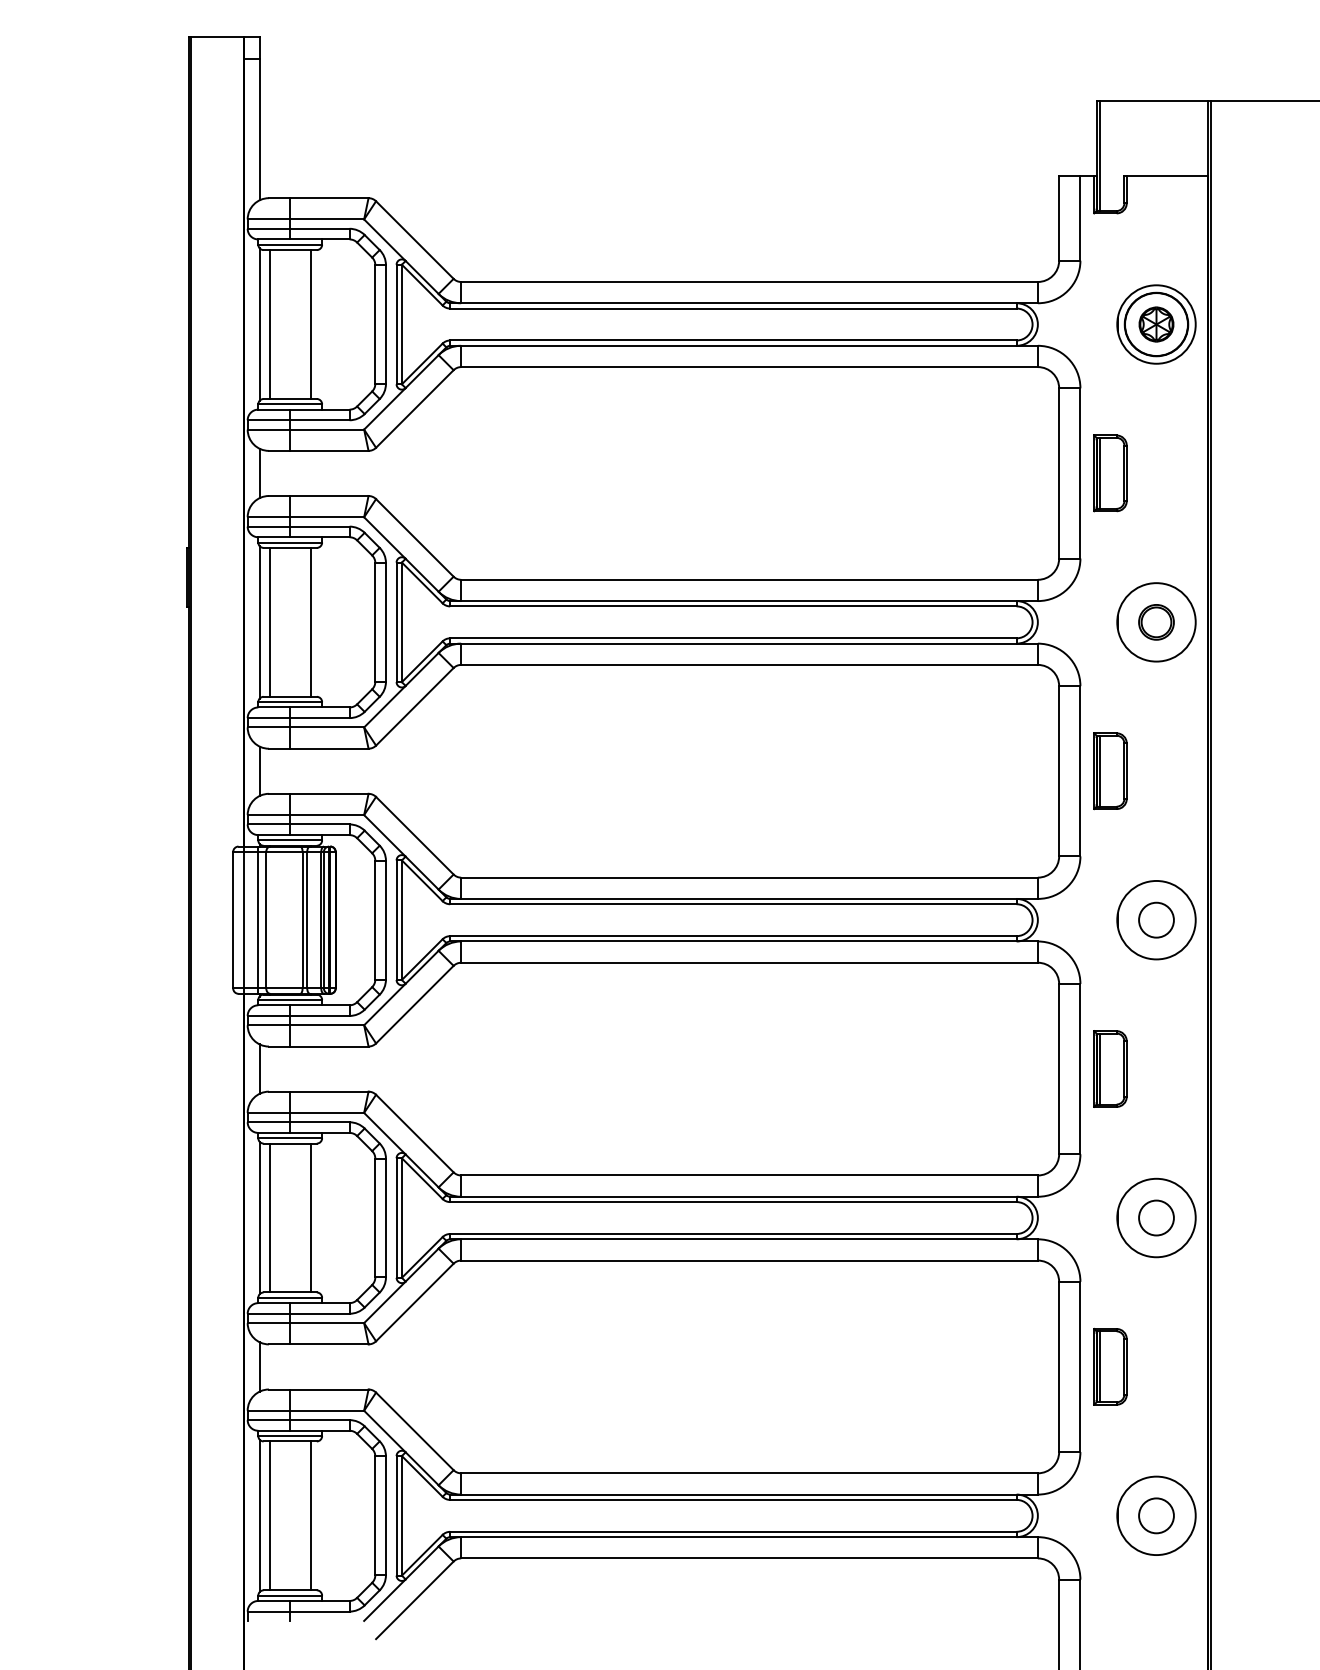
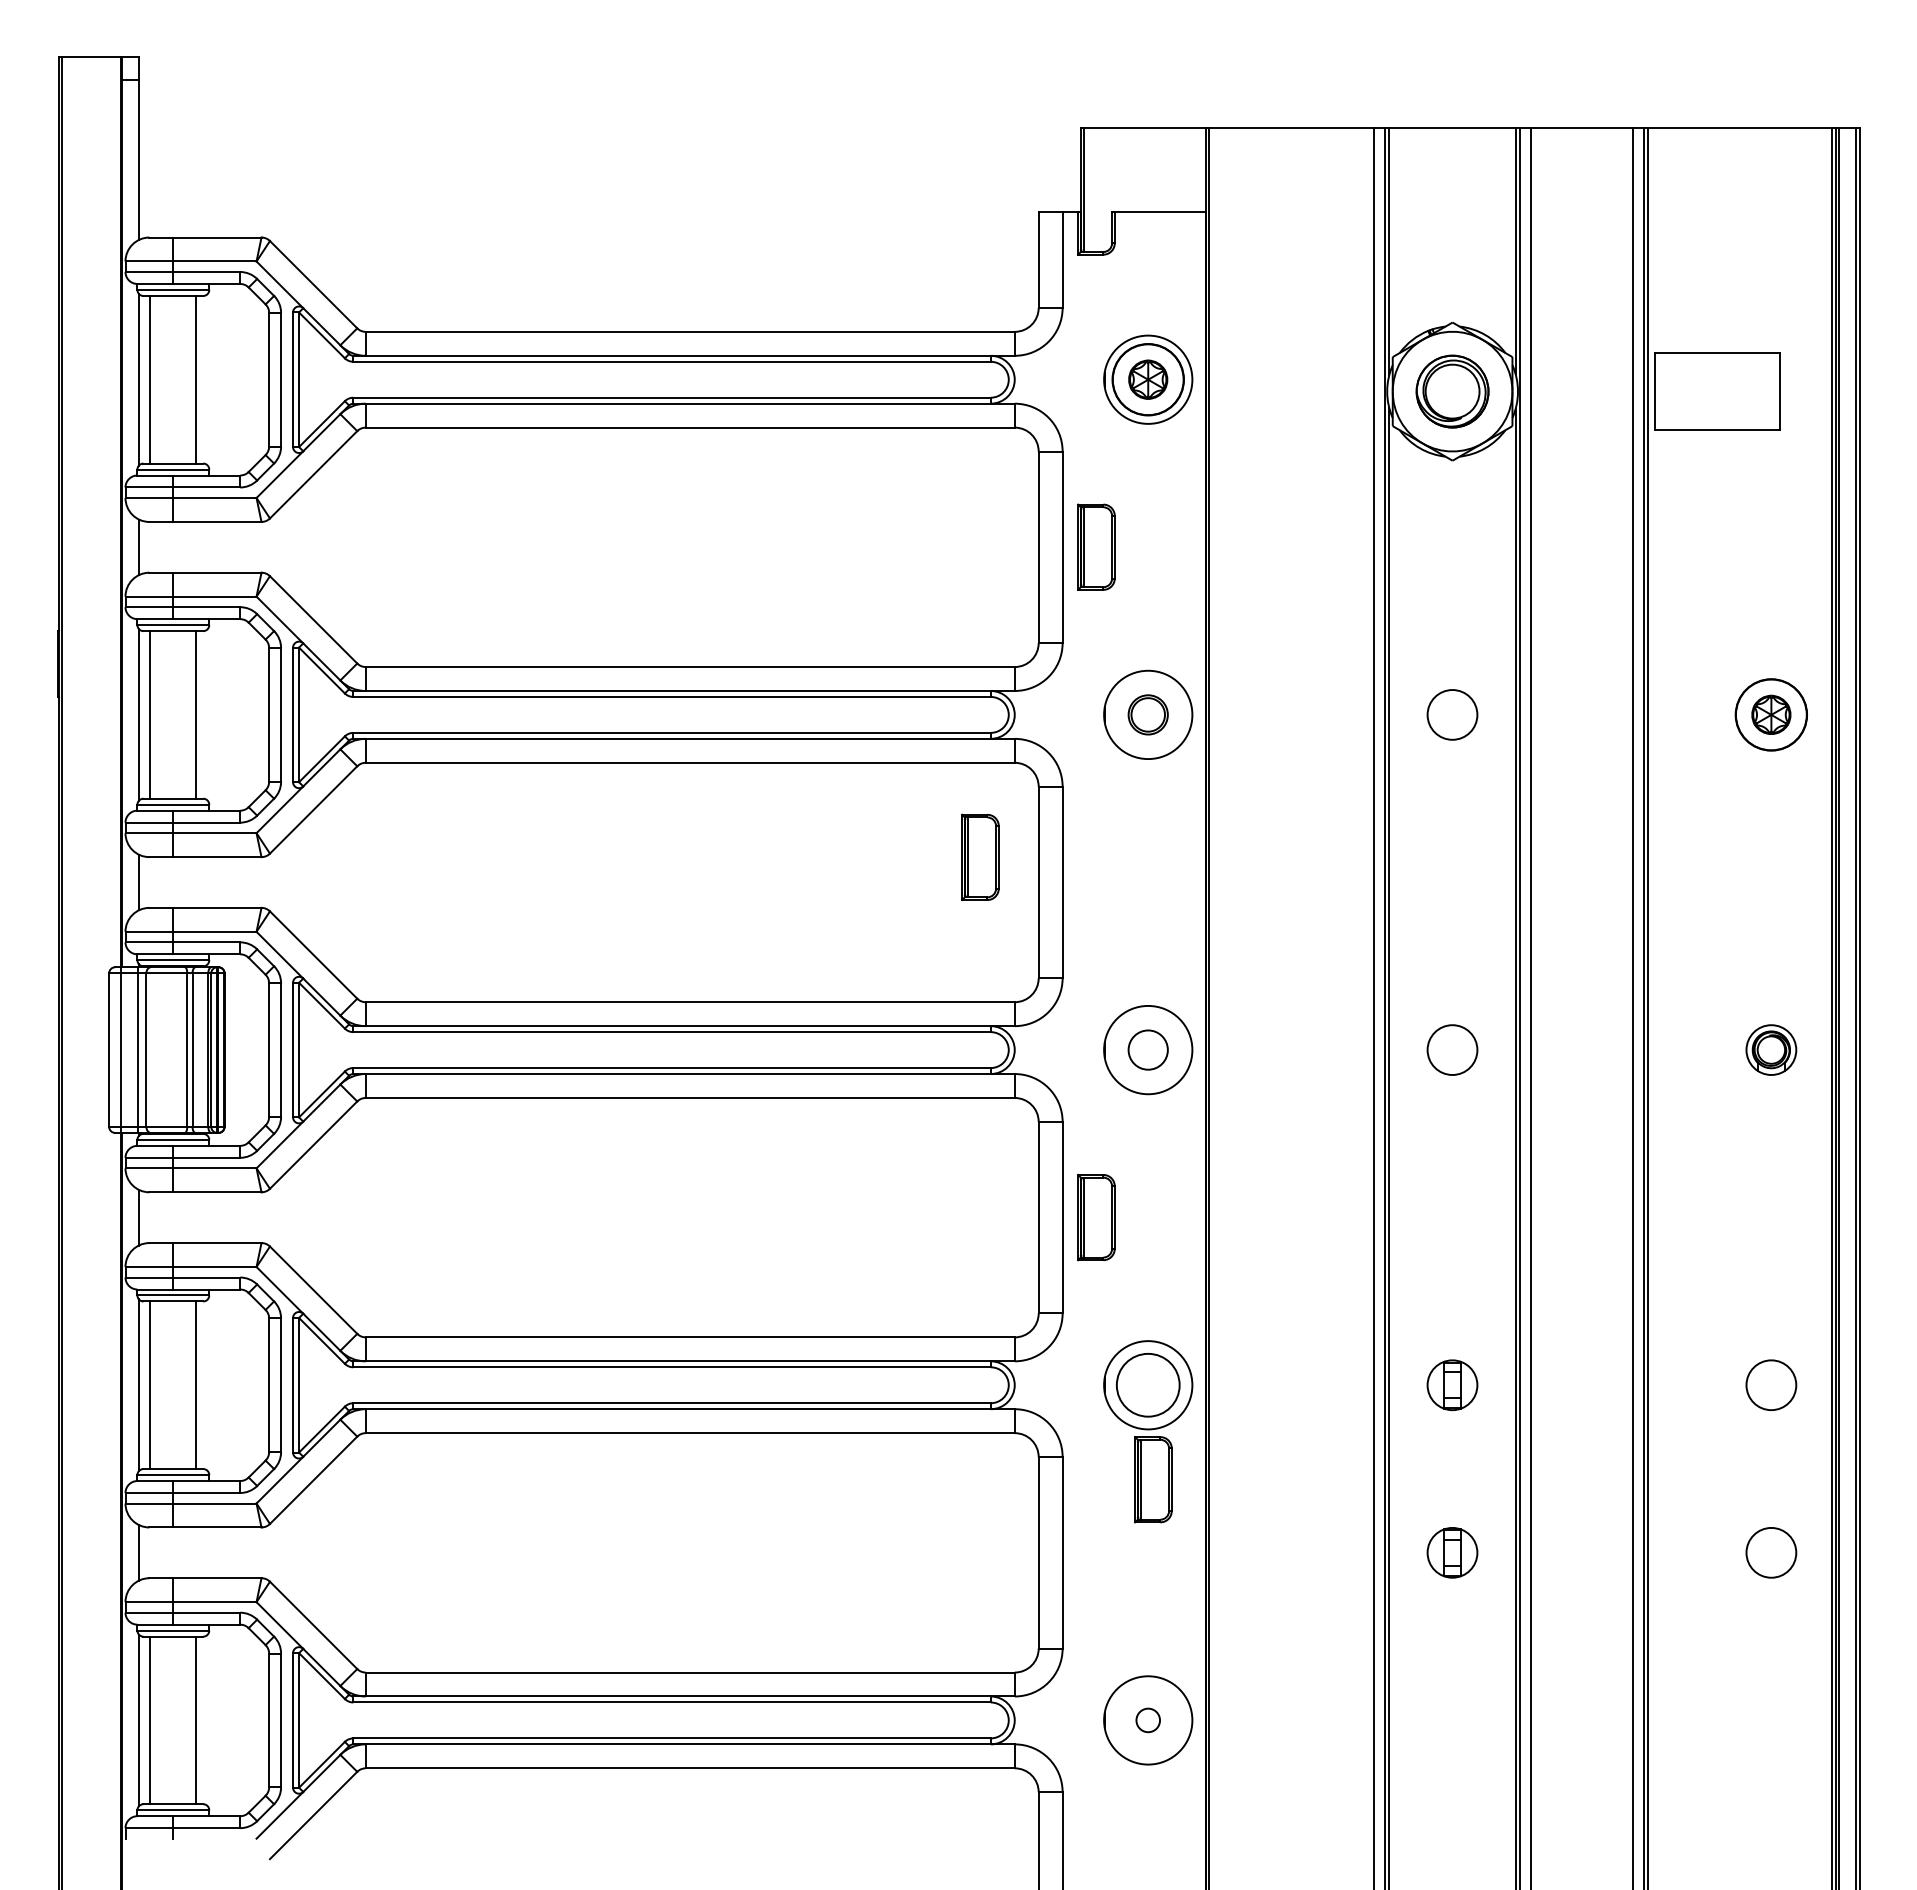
part: (1110, 771) -> (980, 857), moved
circle: (1155, 1217) -> (1147, 1384), size x1.6
part: (1110, 1366) -> (1153, 1479), moved
circle: (1155, 1515) -> (1147, 1720), size x0.6

